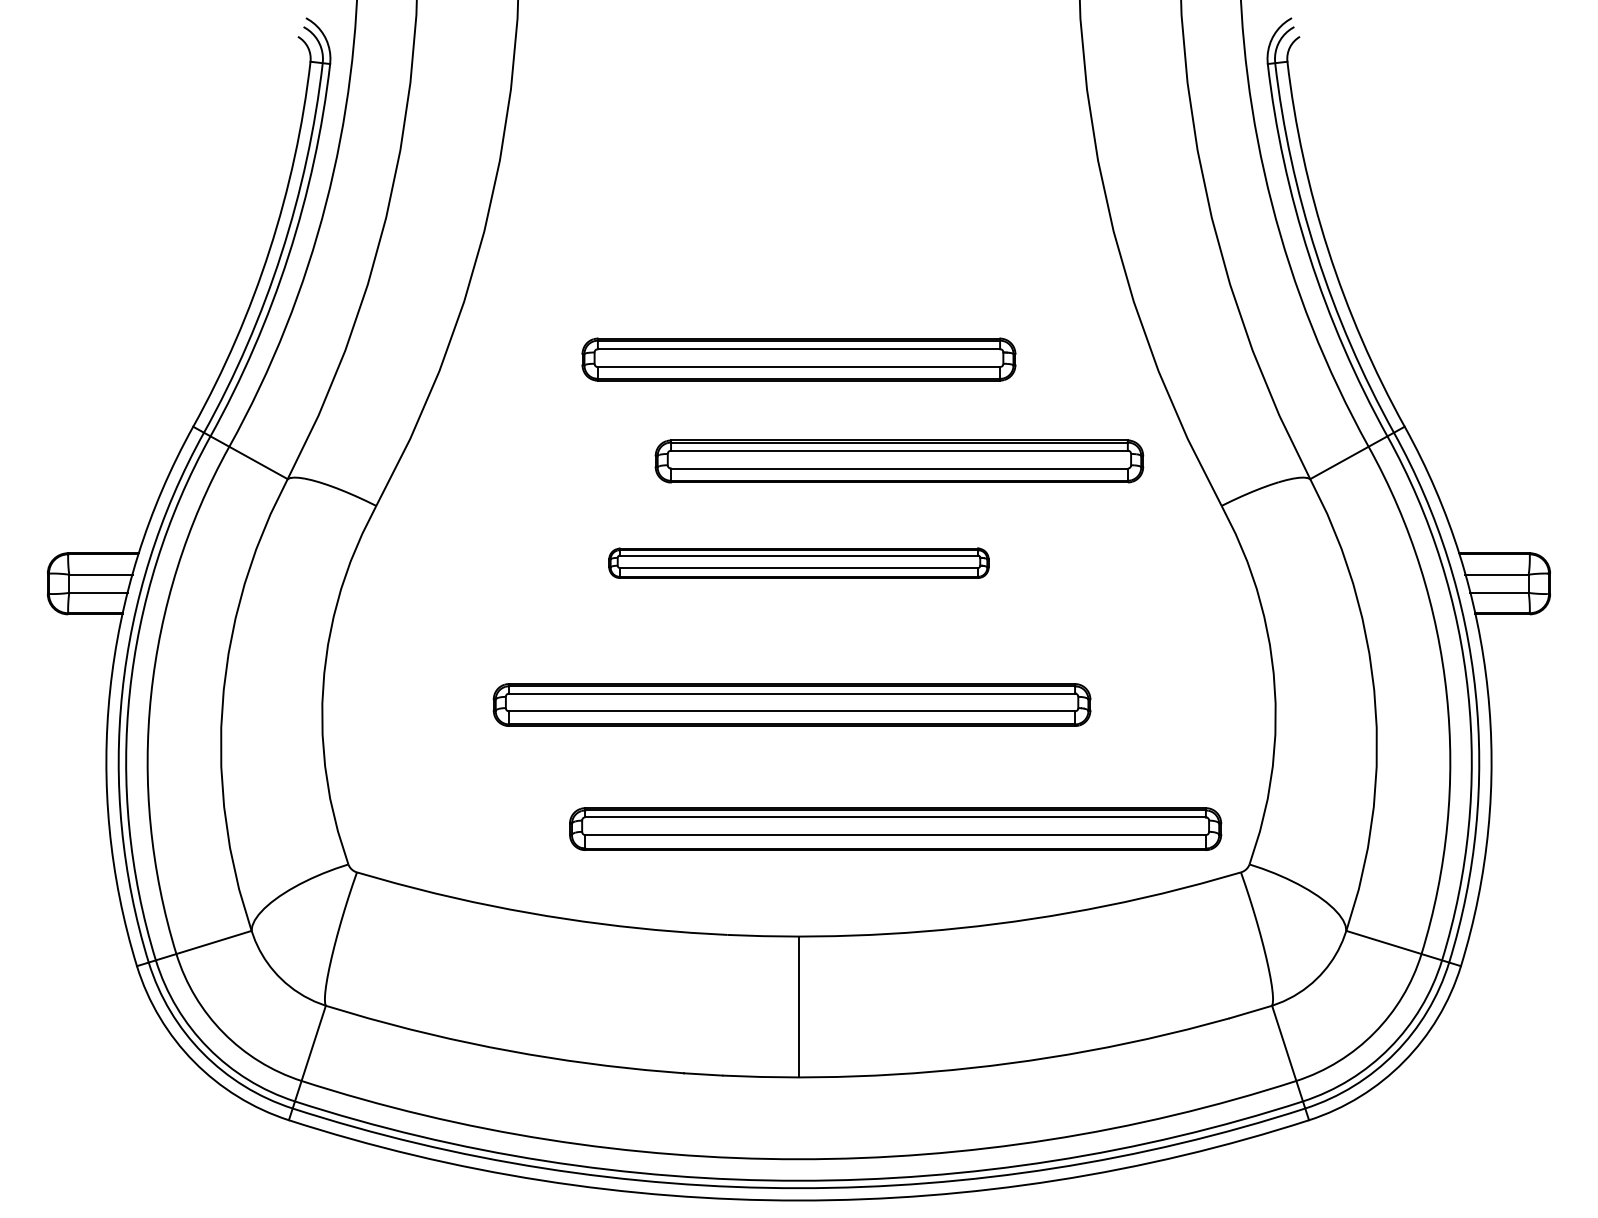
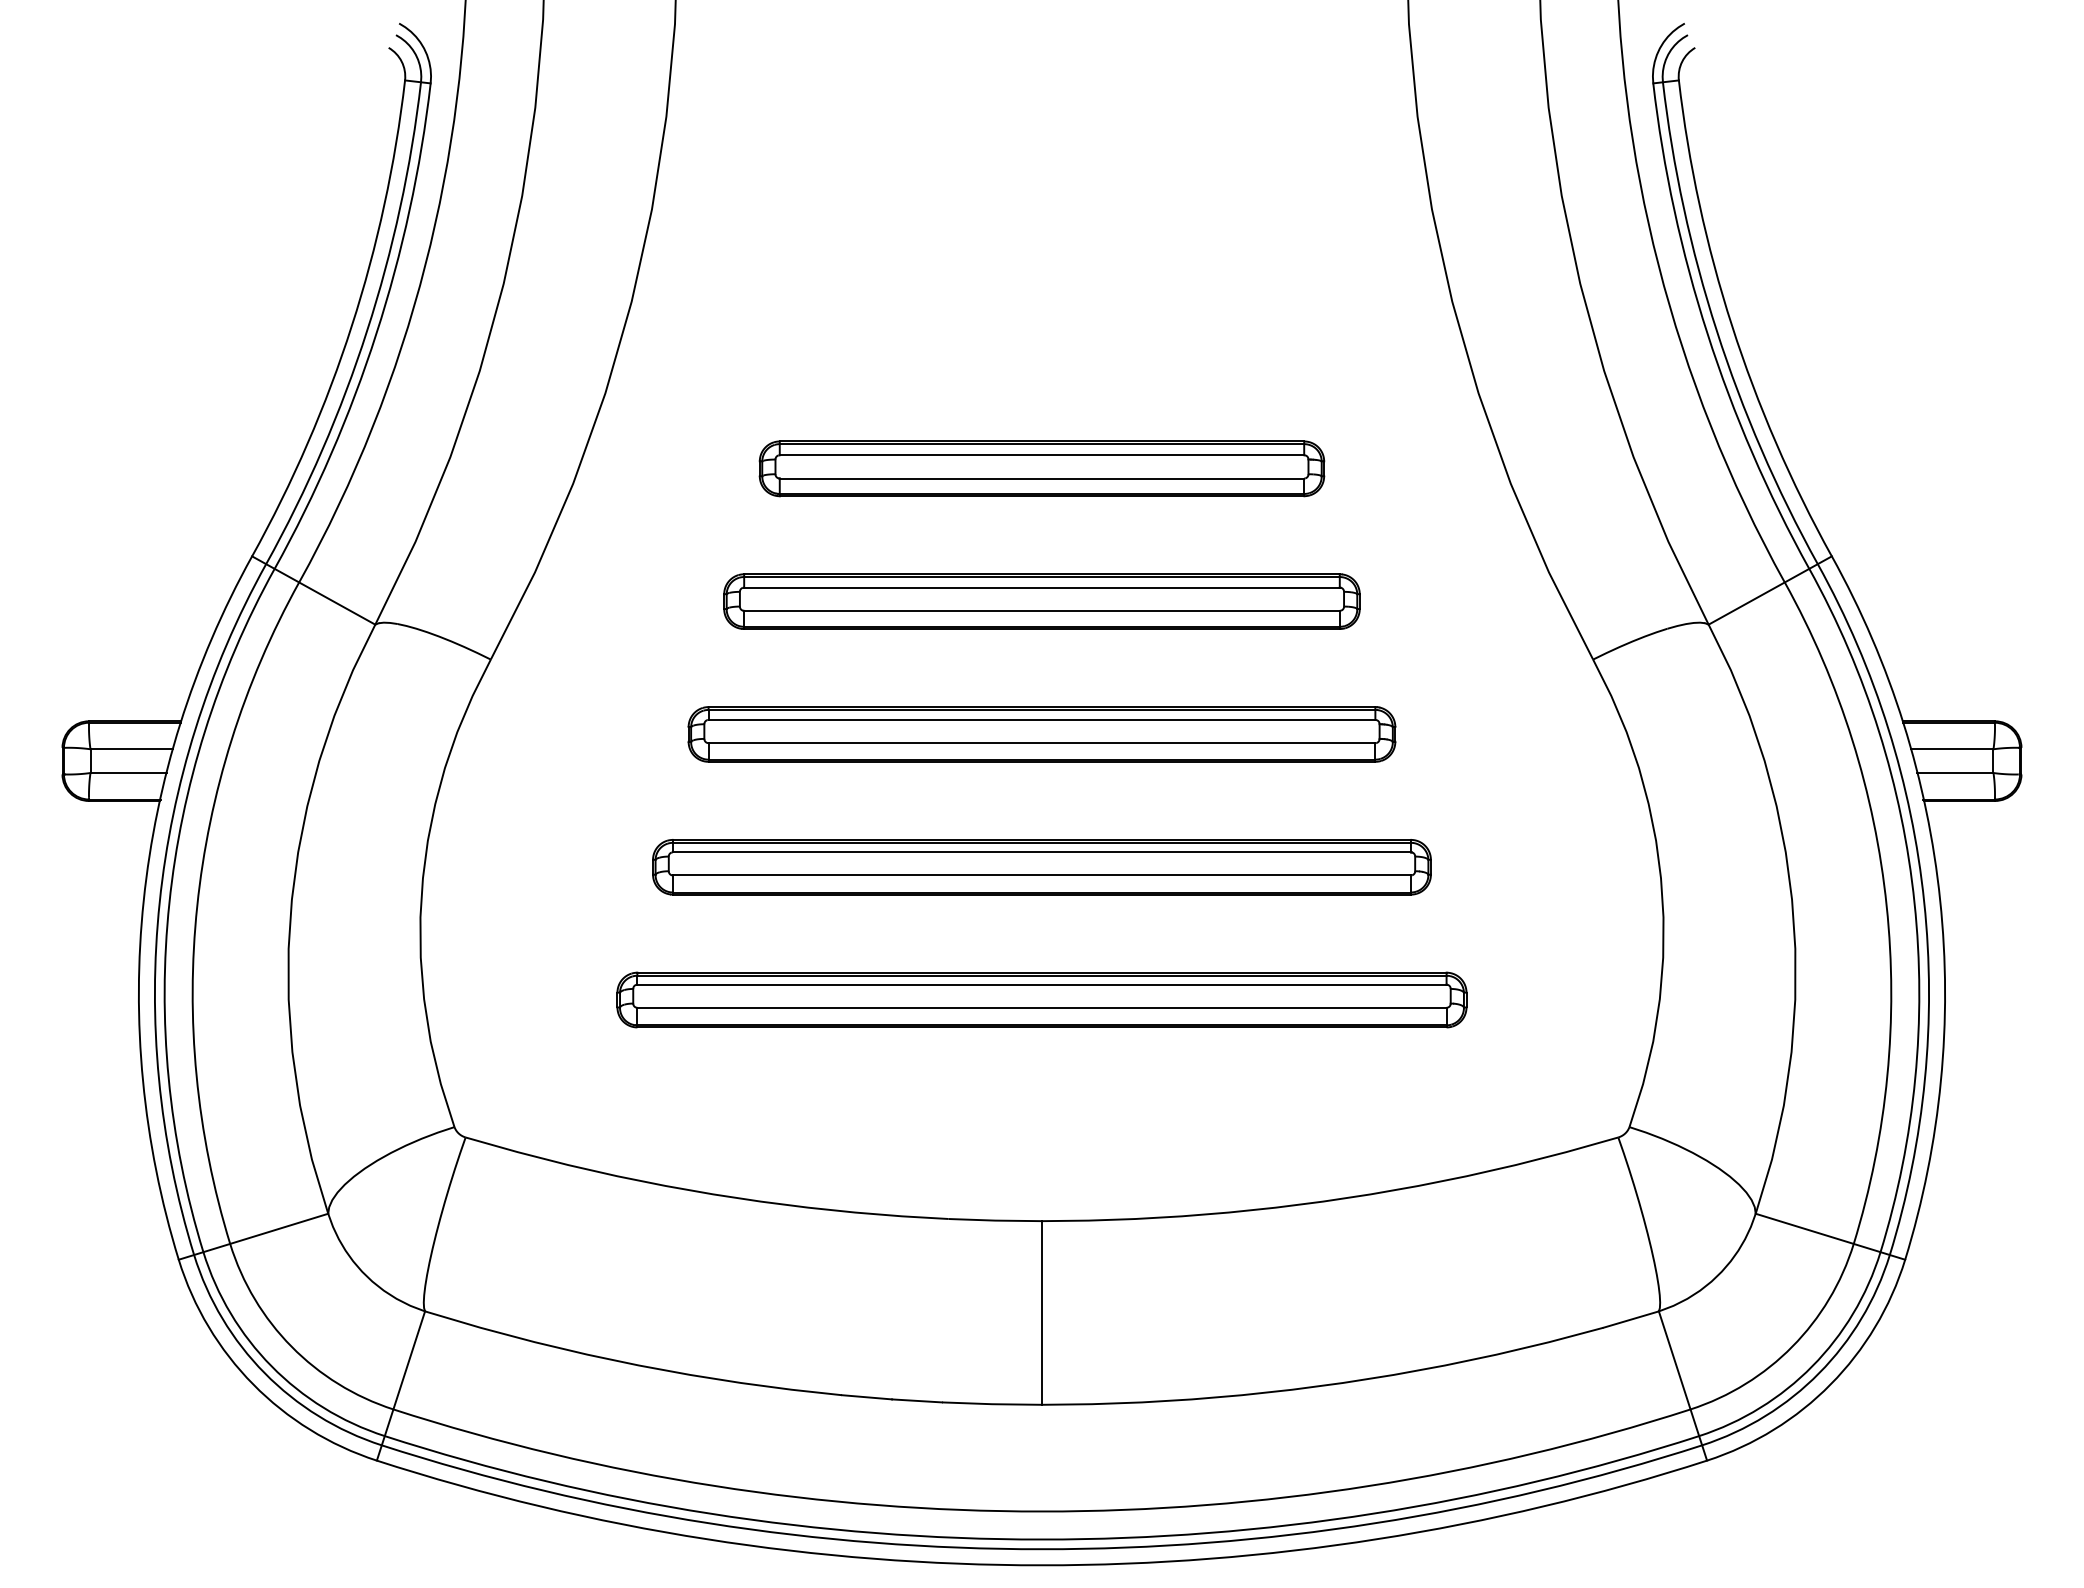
part: (899, 461) -> (1041, 601), moved
part: (798, 563) -> (1041, 734), size x1.43
part: (791, 705) -> (1041, 867), moved
part: (895, 828) -> (1041, 999), moved

